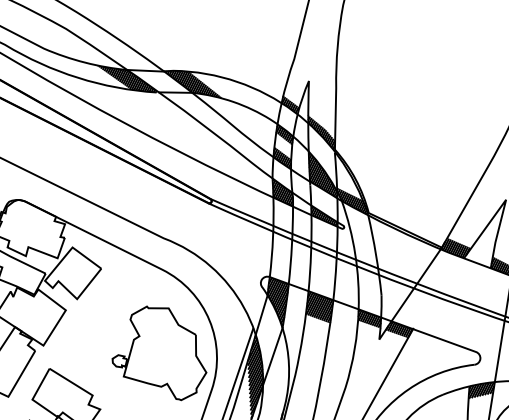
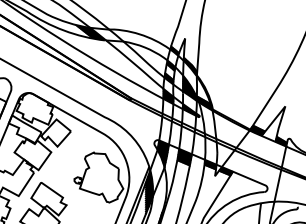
hatch: (193, 84) -> (124, 37), removed
hatch: (481, 389) -> (267, 205), removed

